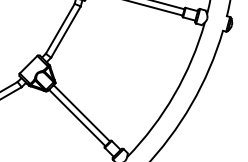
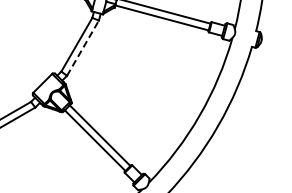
line: (65, 32) -> (82, 48), solid -> dashed

